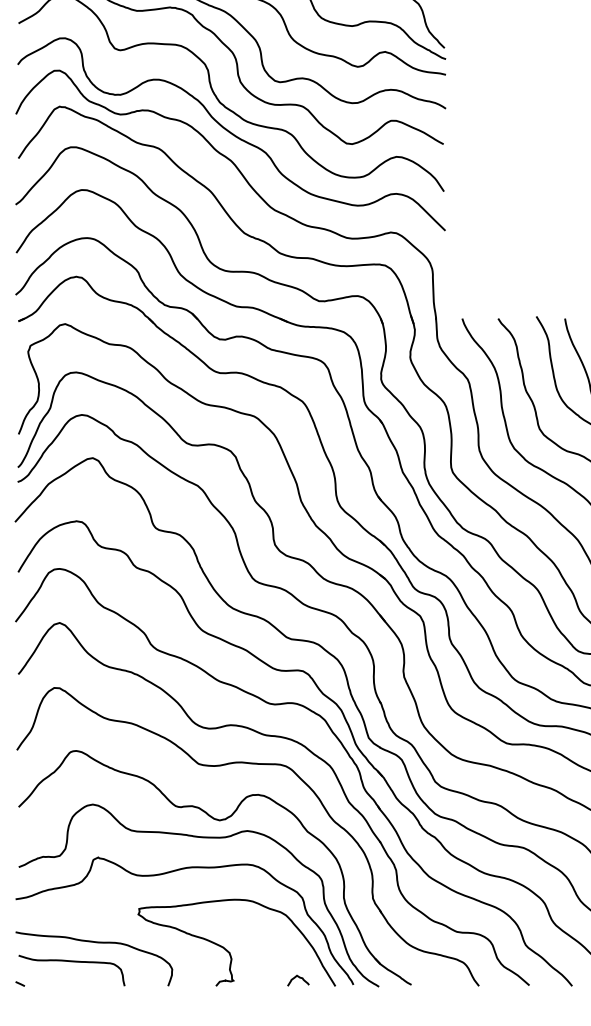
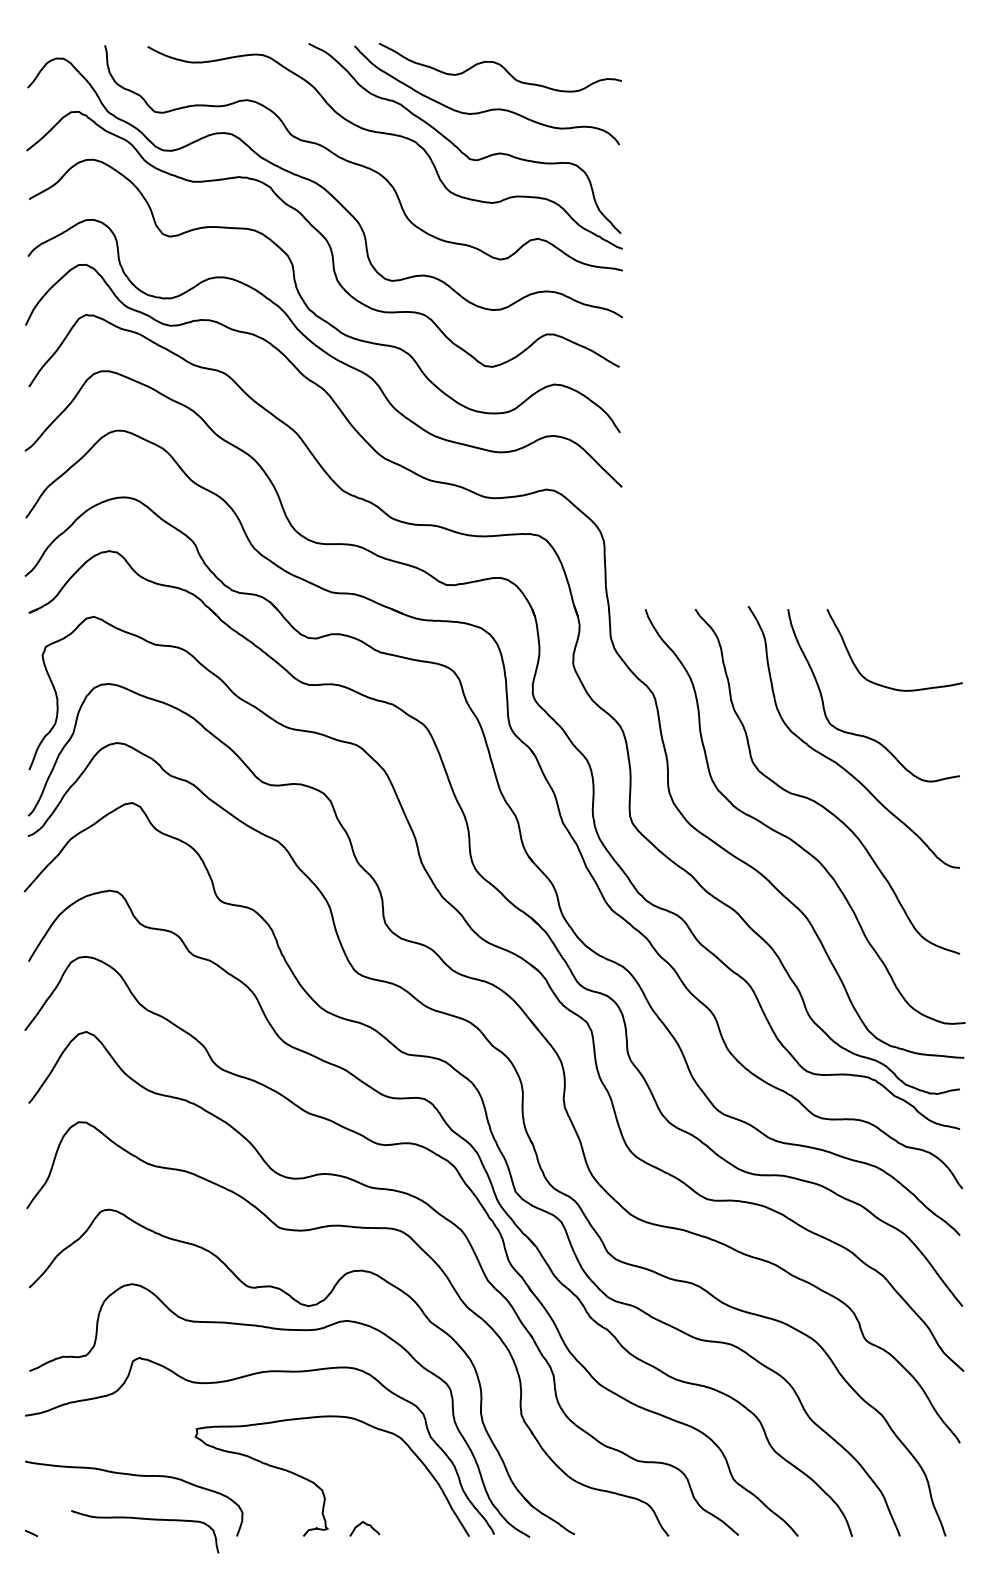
curve: (74, 962) -> (149, 1520), moved
curve: (299, 978) -> (366, 1525), moved

